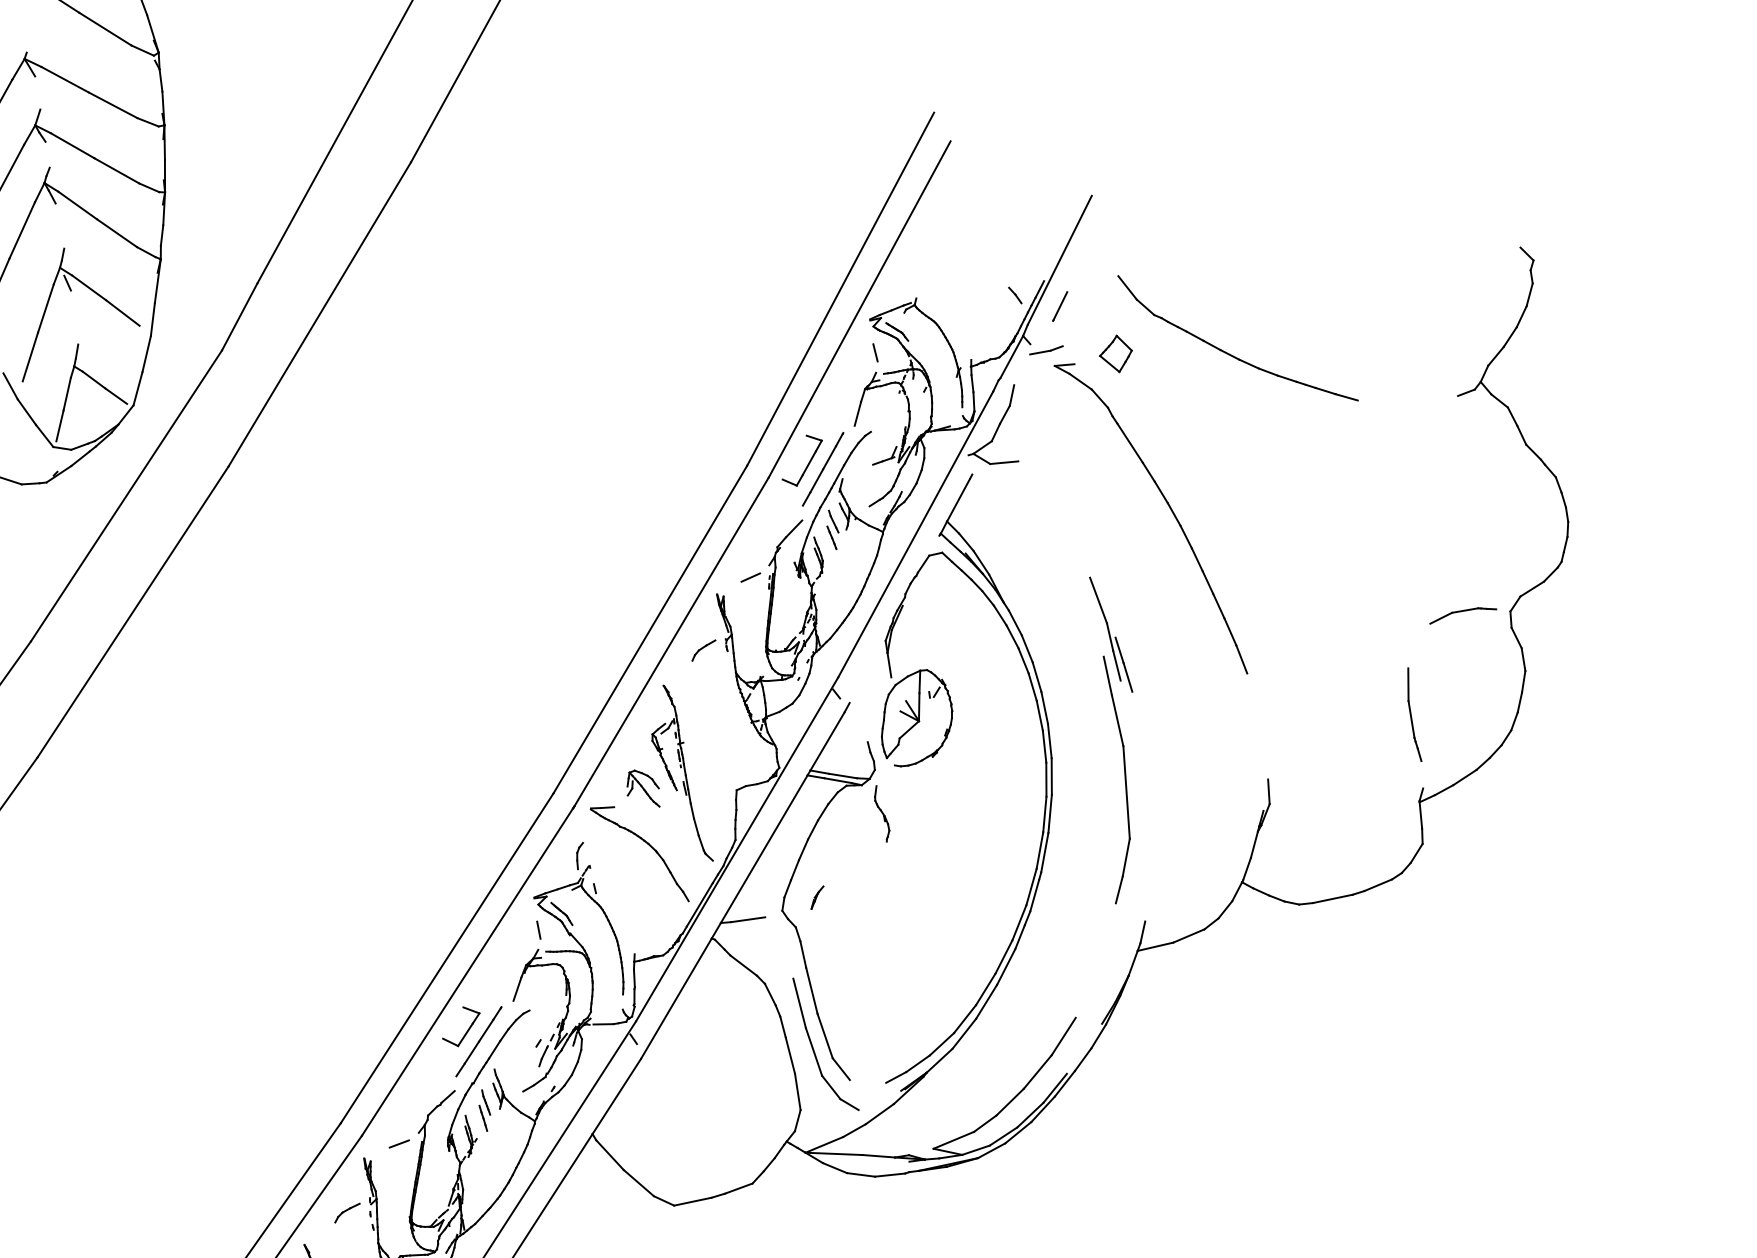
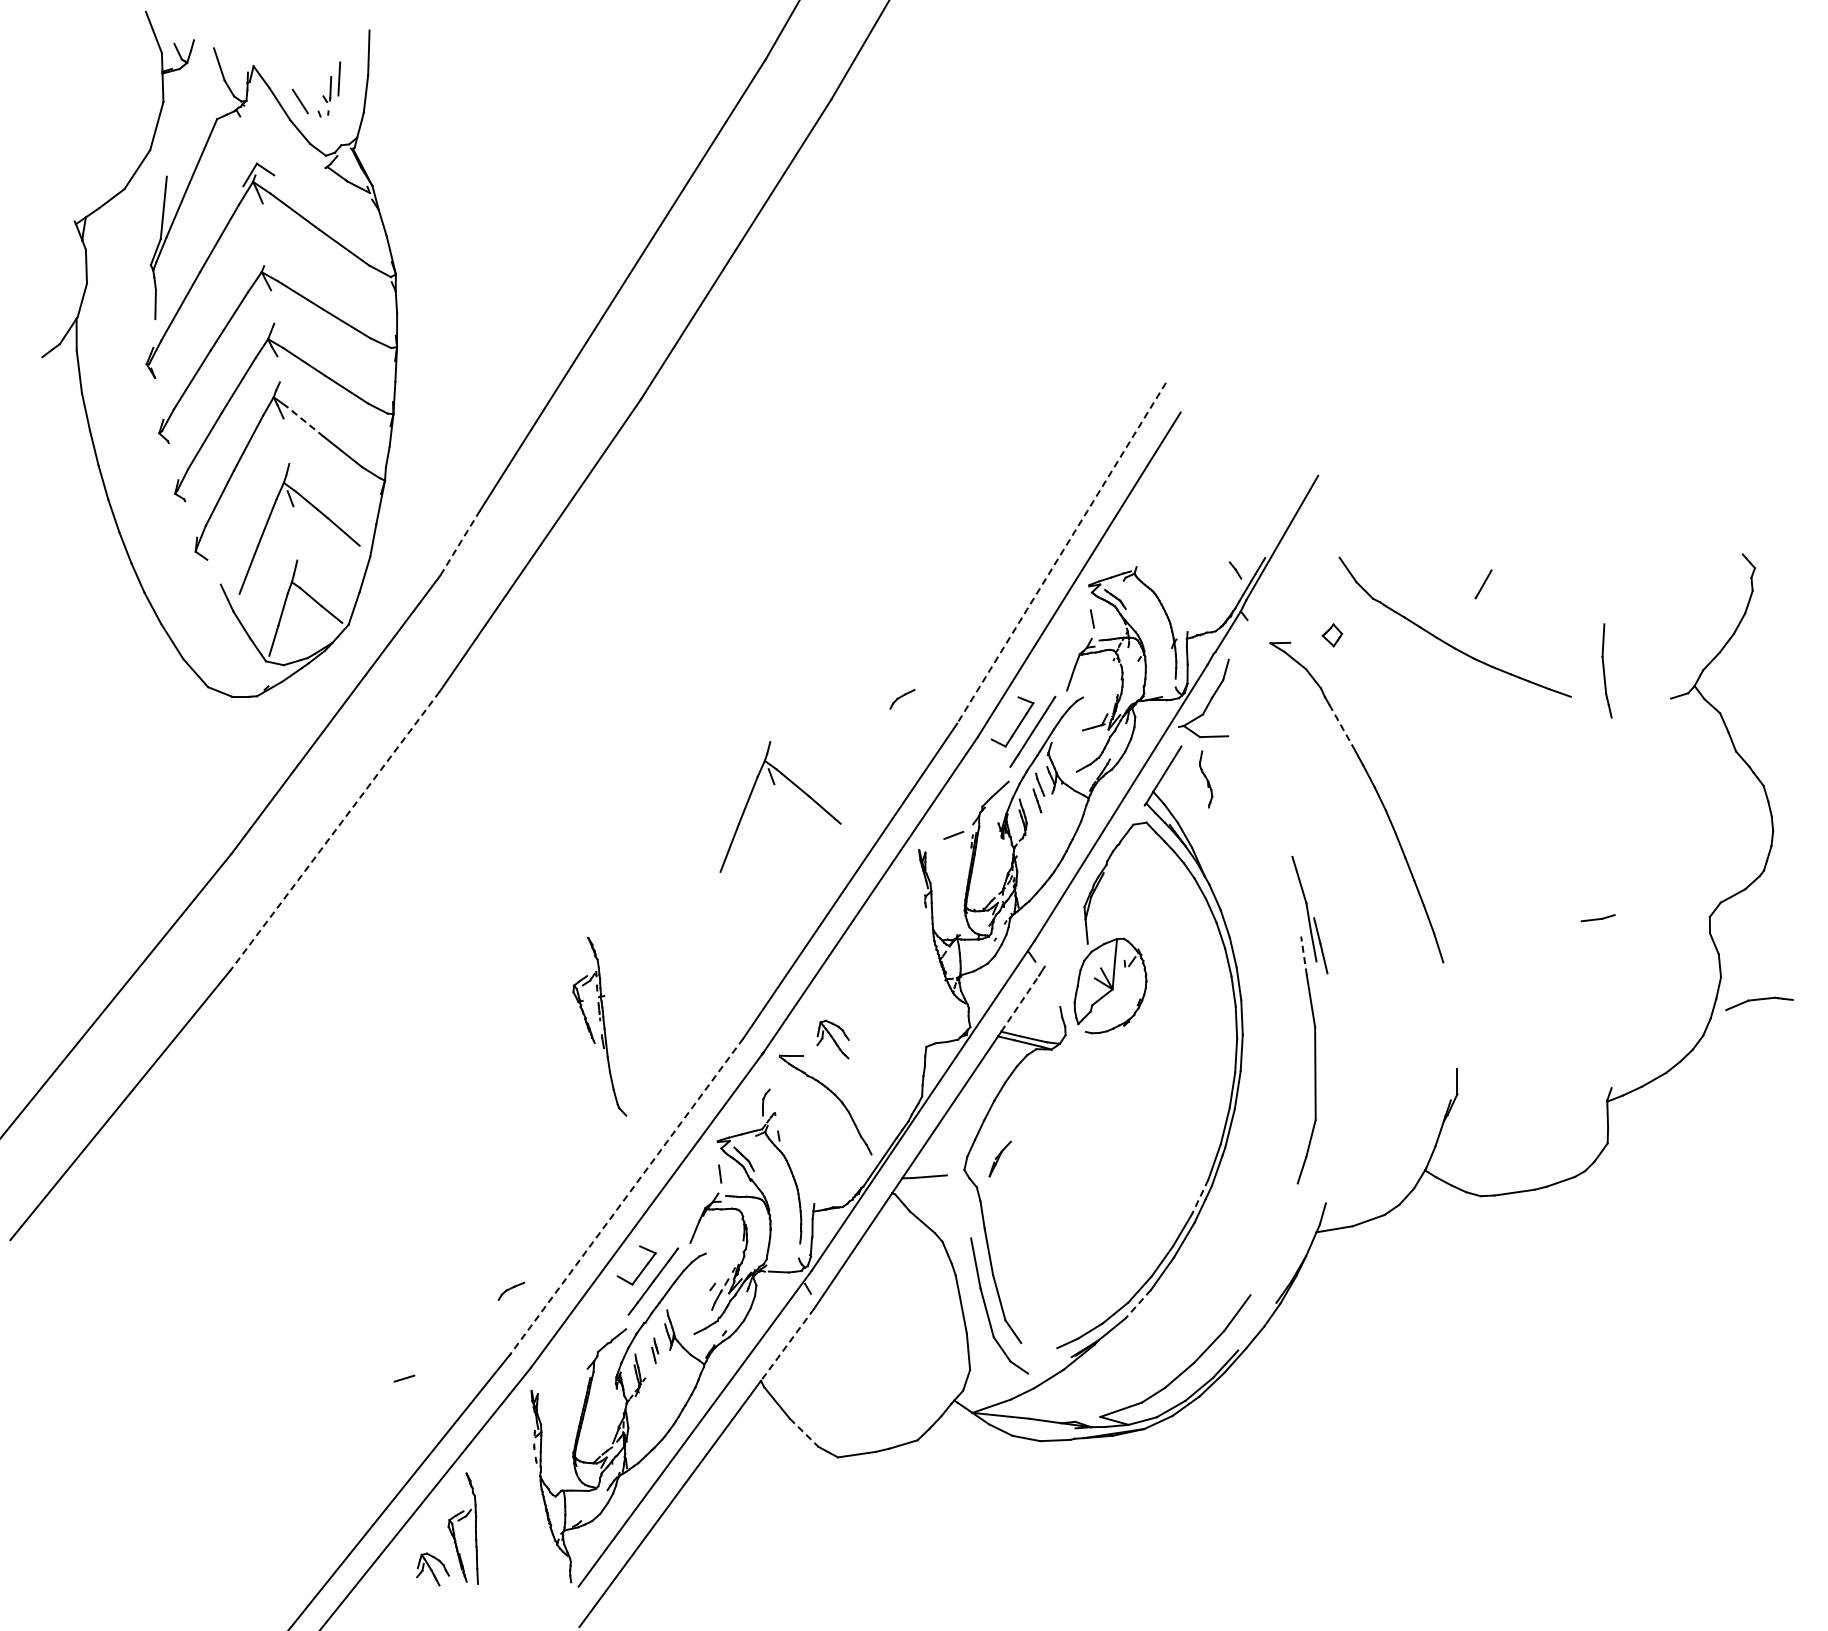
line: (77, 205) -> (305, 421), solid -> dashed
line: (840, 289) -> (1061, 553), solid -> dashed
line: (1060, 306) -> (1483, 584), moved
line: (239, 317) -> (459, 543), solid -> dashed
part: (1045, 350) -> (1597, 918), moved
part: (1116, 354) -> (1332, 635), size x0.6
line: (1130, 443) -> (1341, 725), solid -> dashed
part: (568, 539) -> (774, 785), added
line: (132, 612) -> (334, 831), solid -> dashed
part: (1463, 615) -> (1759, 1003), moved
part: (703, 650) -> (902, 699), moved
line: (1108, 676) -> (1304, 956), solid -> dashed
part: (1413, 714) -> (1606, 670), moved
line: (827, 741) -> (1020, 1003), solid -> dashed
part: (680, 773) -> (599, 1026), moved
part: (882, 813) -> (1206, 779), moved
part: (817, 897) -> (1000, 1158), size x1.6
line: (1019, 922) -> (1200, 1196), solid -> dashed
line: (446, 958) -> (626, 1196), solid -> dashed
line: (964, 1034) -> (1138, 1304), solid -> dashed
line: (616, 1096) -> (787, 1344), solid -> dashed
part: (485, 1110) -> (655, 1350), size x0.6
line: (399, 1143) -> (404, 1378), moved
line: (639, 1183) -> (804, 1433), solid -> dashed
part: (347, 1212) -> (511, 1290), moved

